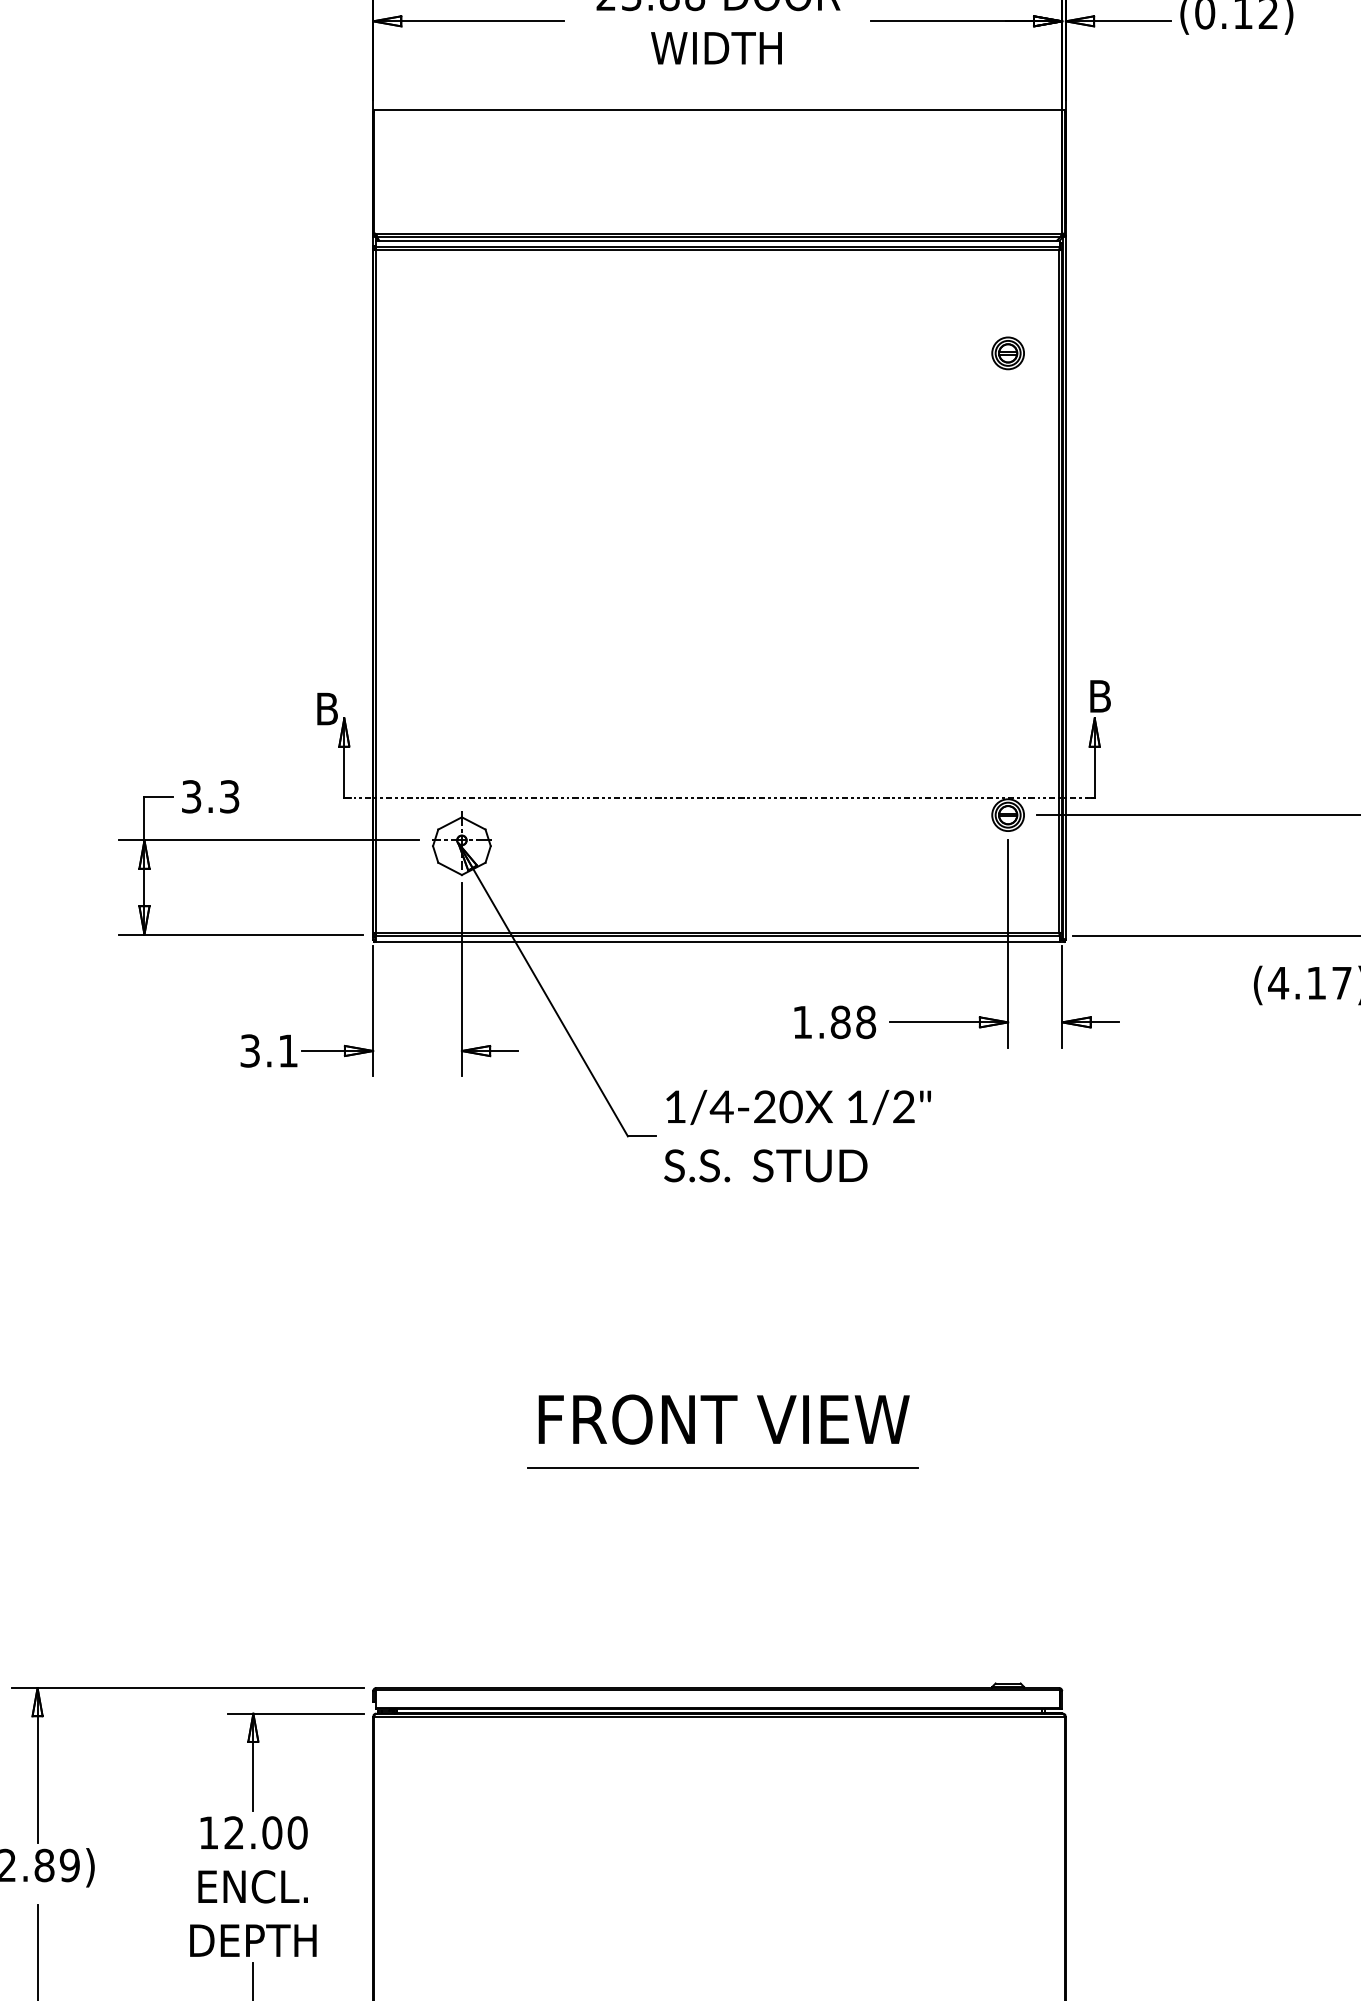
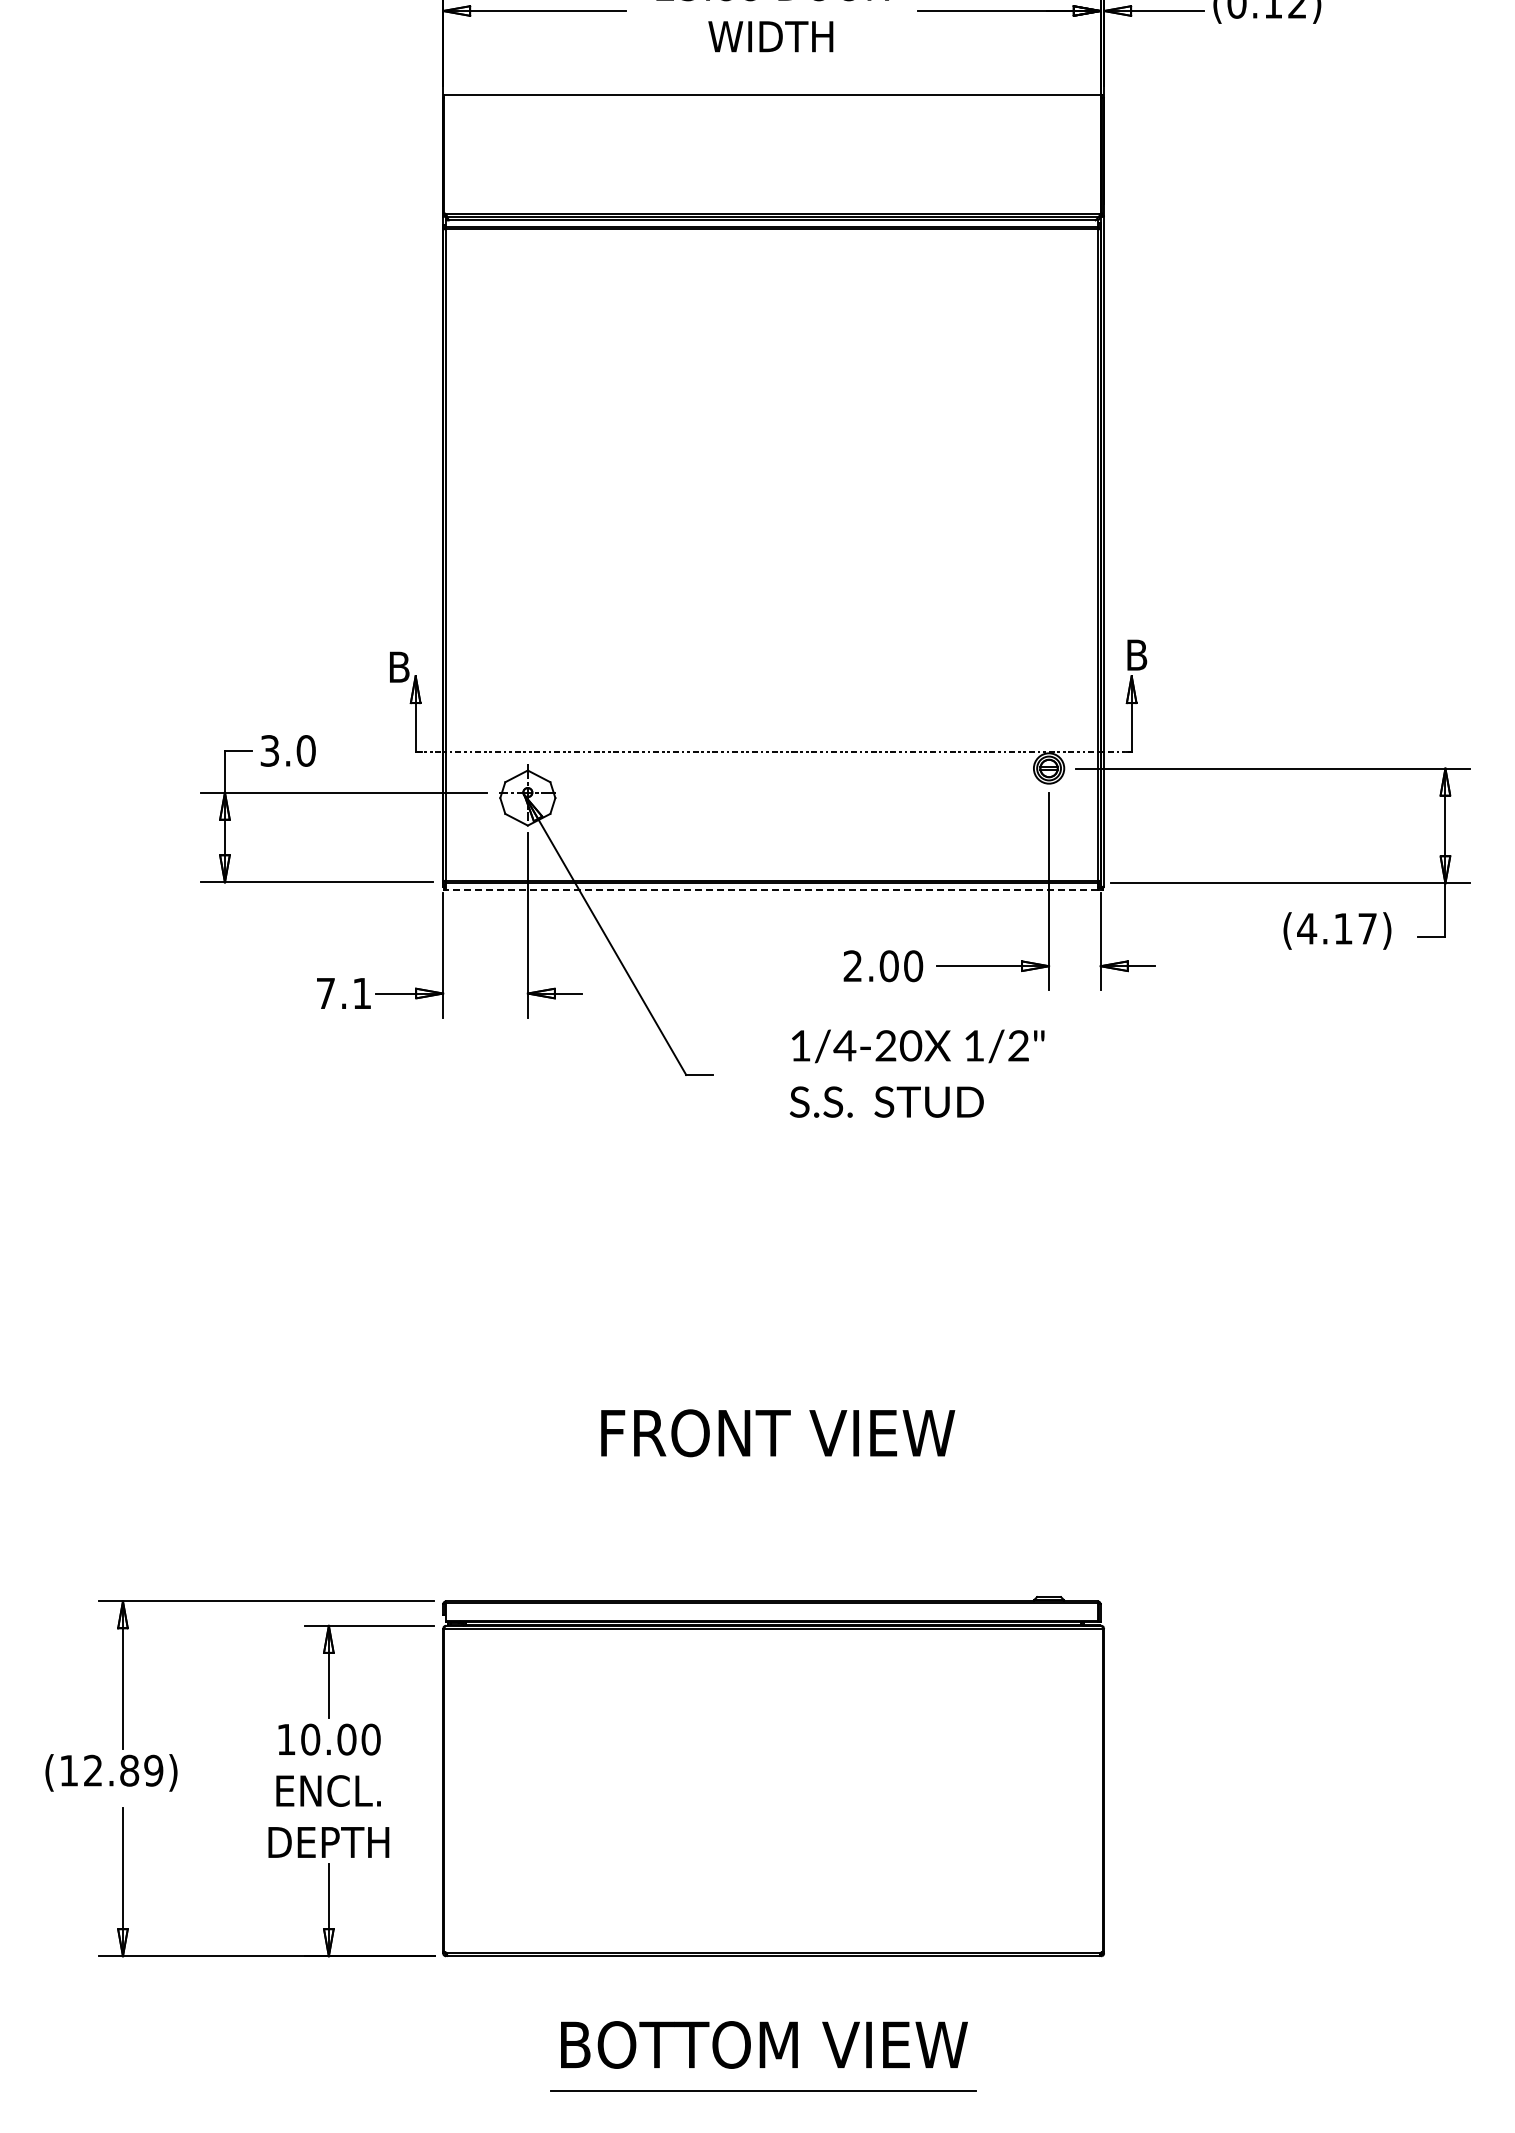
part: (1008, 353) -> (1049, 327), removed
text: (228, 796) -> (305, 750), 3.3 -> 3.0
line: (717, 941) -> (771, 889), solid -> dashed
text: (834, 1021) -> (883, 965), 1.88 -> 2.00
text: (249, 1050) -> (325, 993), 3.1 -> 7.1
text: (796, 1135) -> (916, 1073), moved
text: (724, 1419) -> (778, 1433), moved
line: (722, 1468) -> (776, 1391), removed
text: (234, 1832) -> (310, 1739), 12.00 -> 10.00

